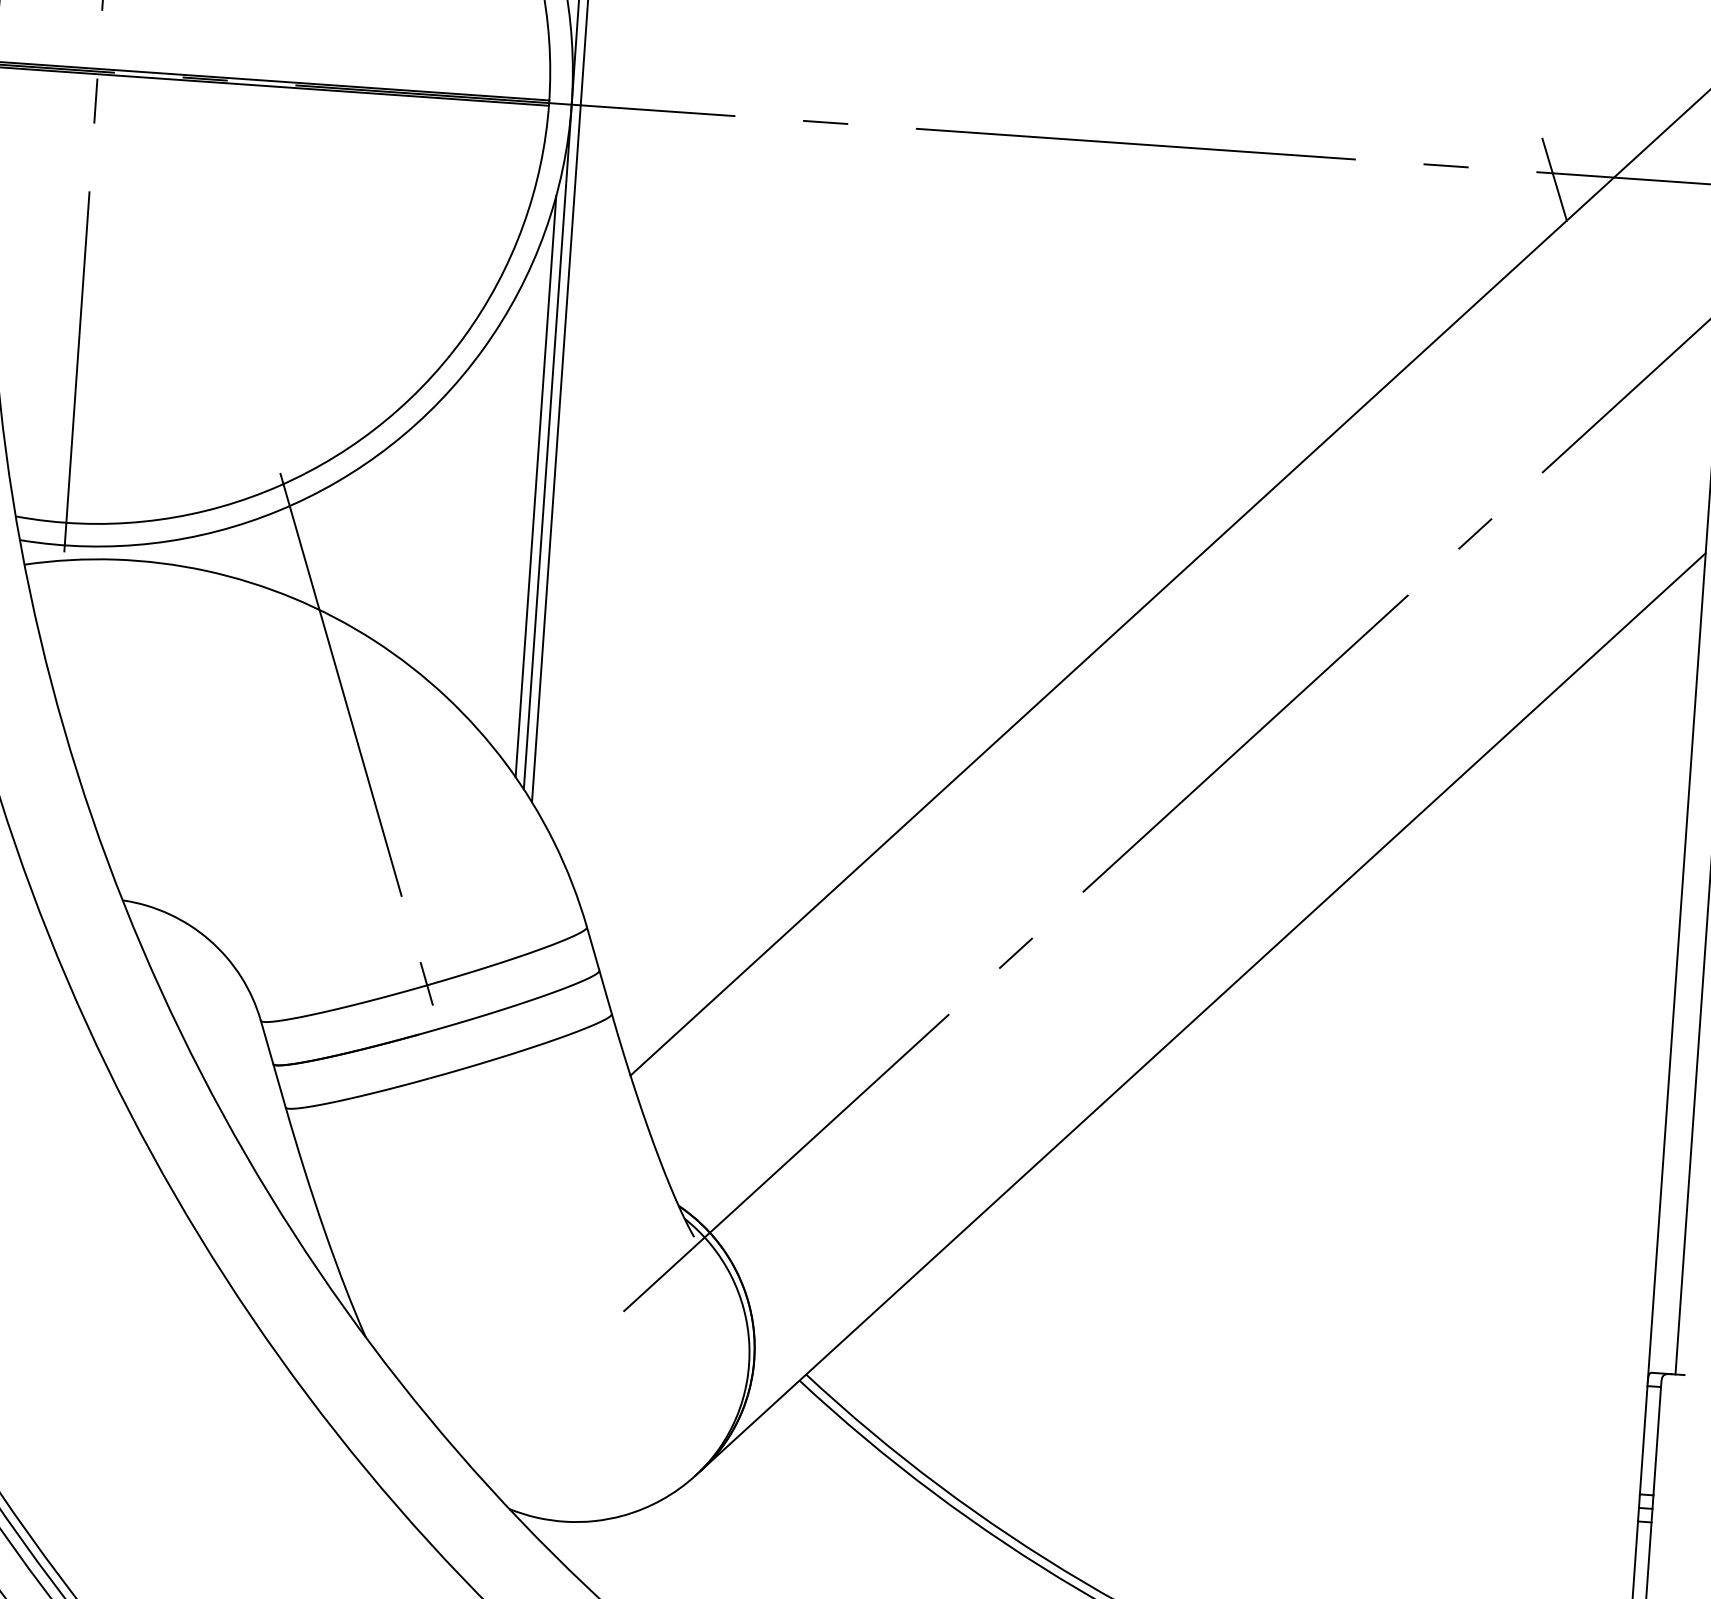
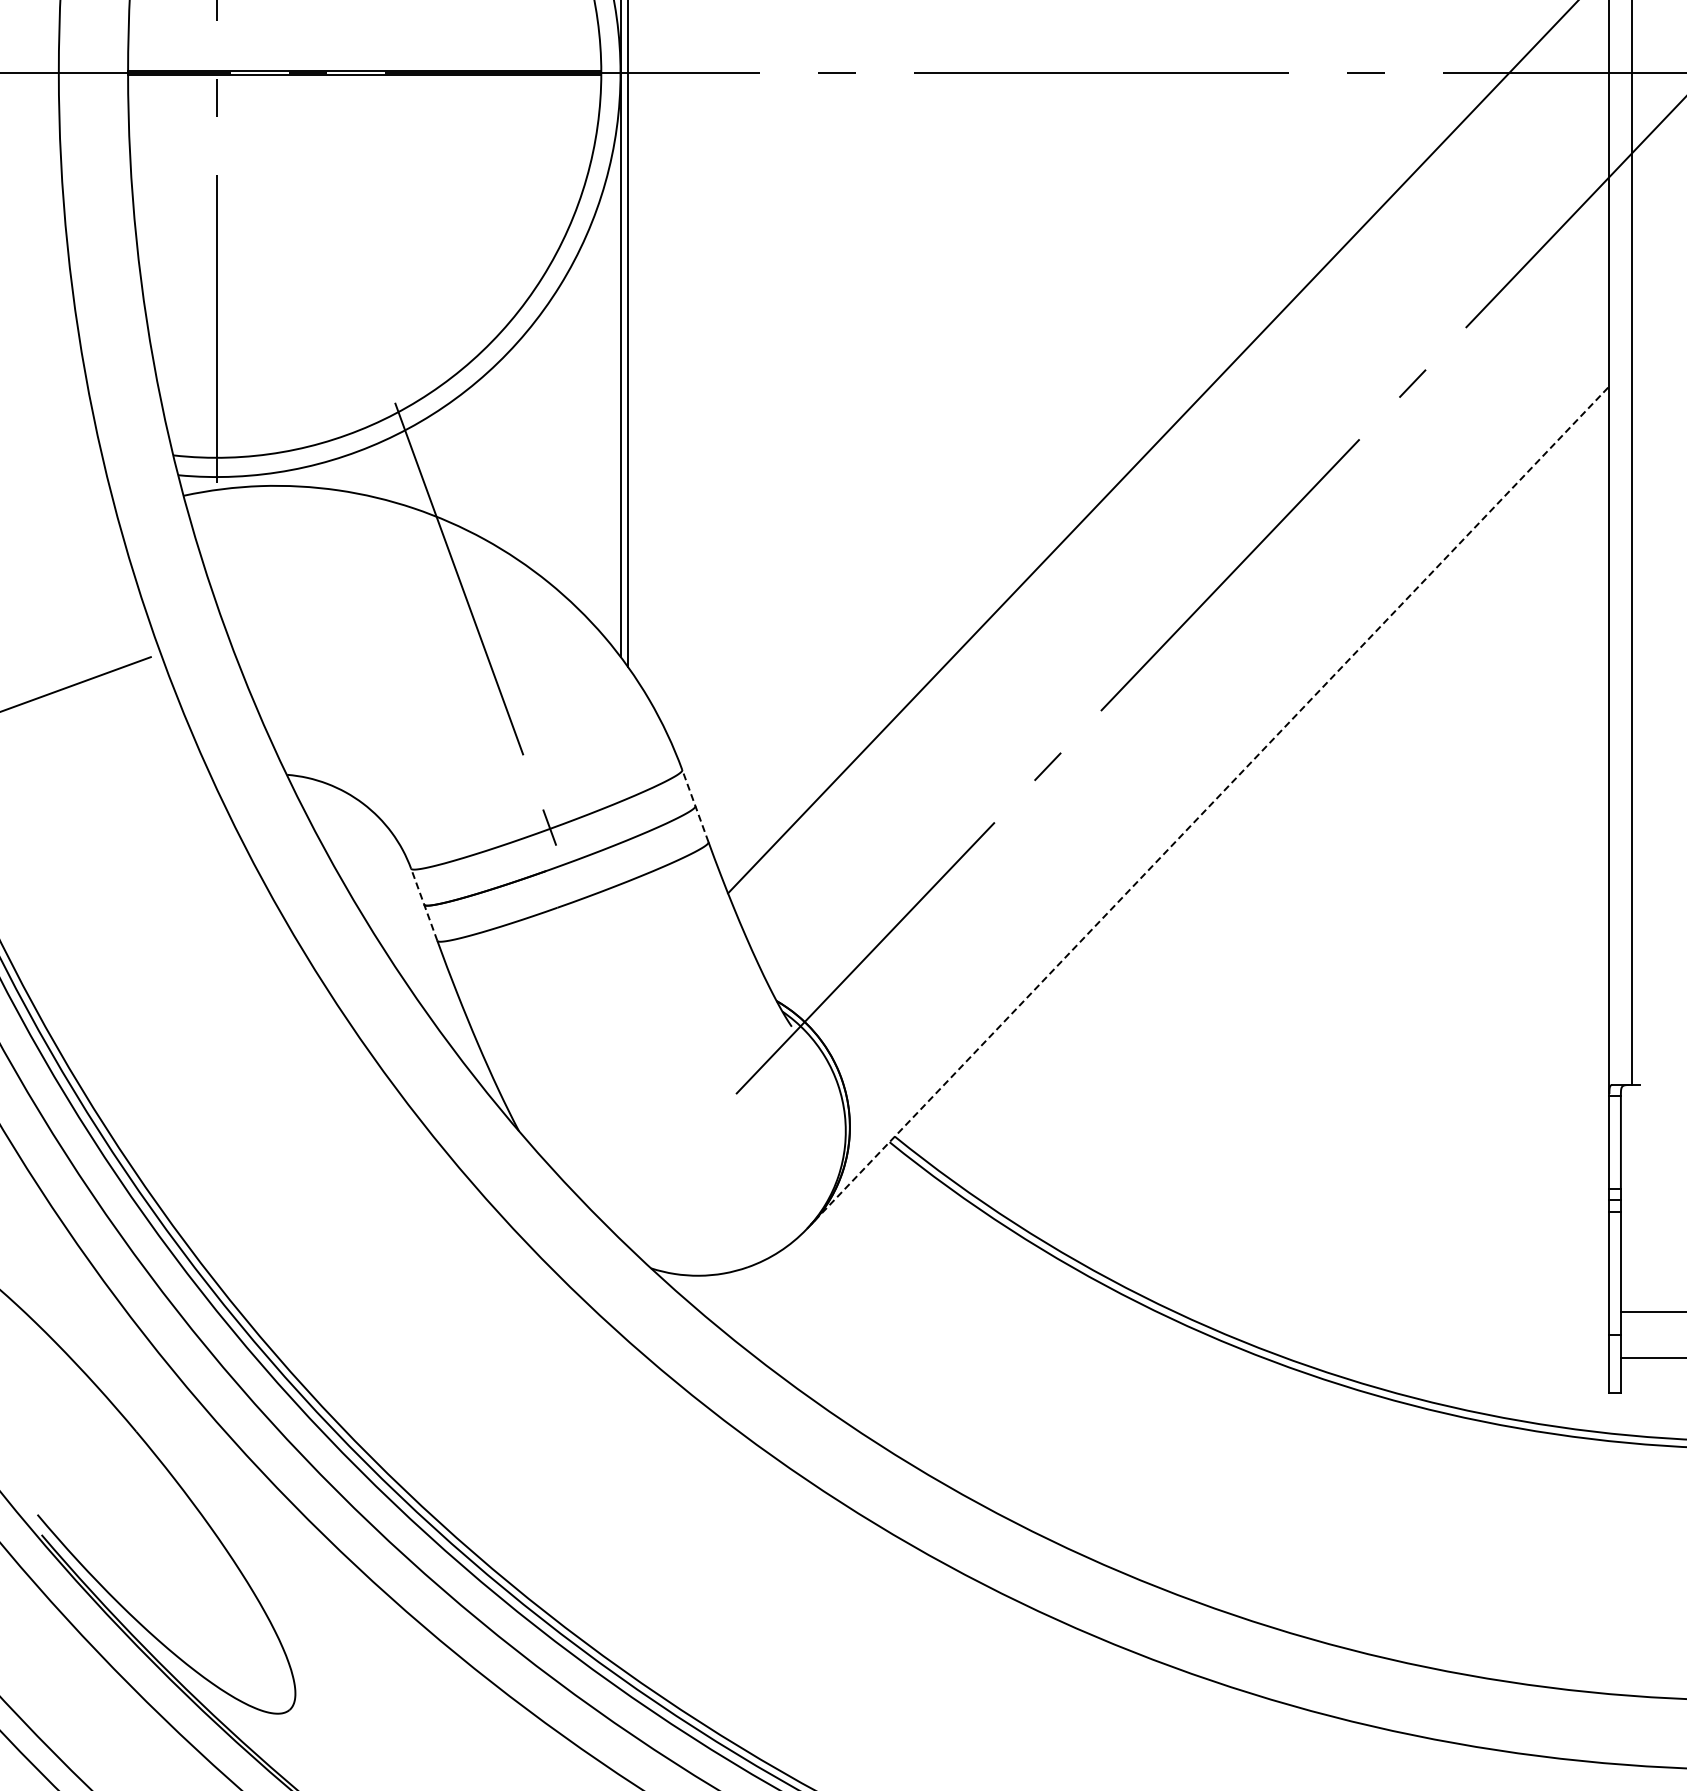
line: (1554, 179) -> (1458, 78), removed
line: (535, 486) -> (612, 399), removed
line: (599, 969) -> (695, 805), solid -> dashed
line: (1201, 1014) -> (1208, 807), solid -> dashed
line: (273, 1063) -> (424, 904), solid -> dashed

